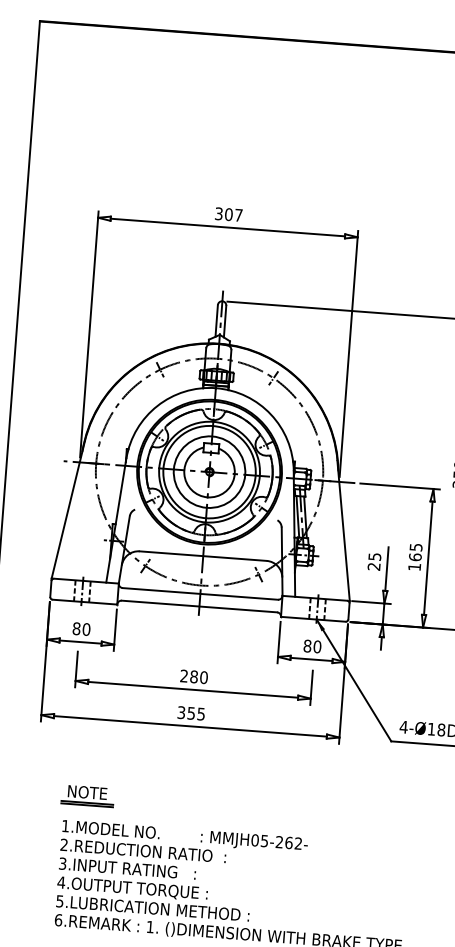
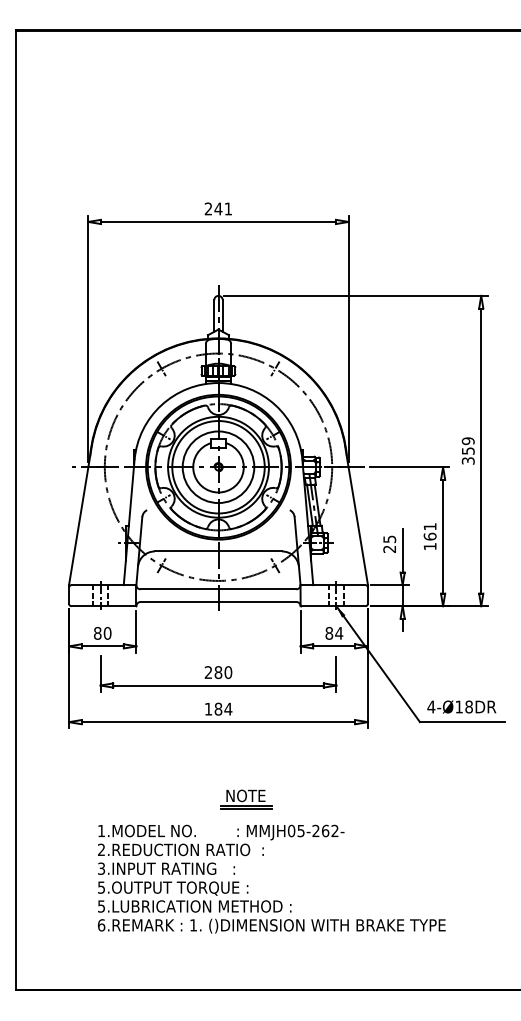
text: (227, 214) -> (217, 208), 307 -> 241
text: (415, 547) -> (429, 526), 165 -> 161
text: (317, 647) -> (339, 633), 80 -> 84
text: (191, 712) -> (218, 708), 355 -> 184
part: (87, 796) -> (246, 799), moved
text: (61, 882) -> (101, 887), 4.OUTPUT -> 5.OUTPUT

